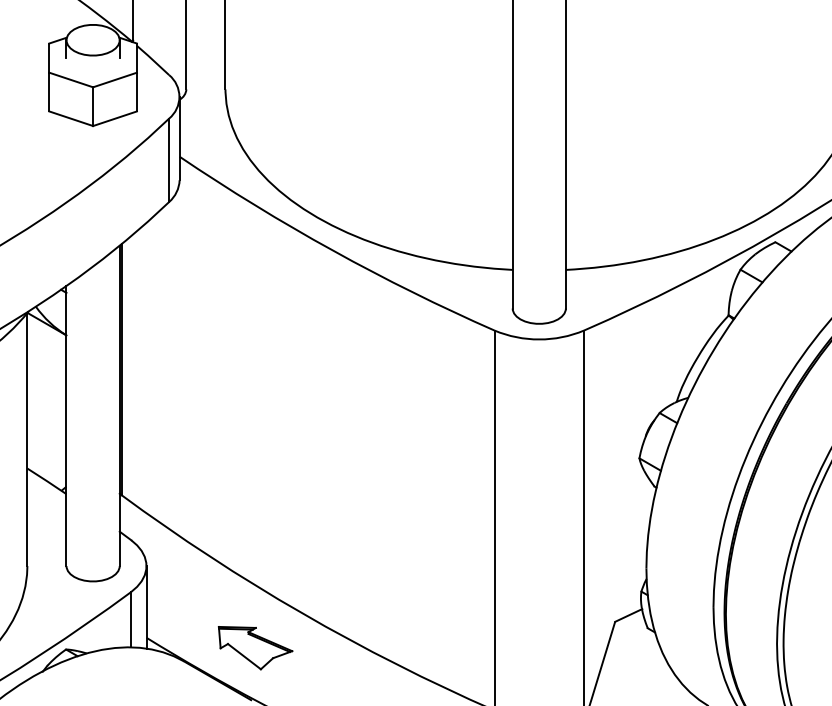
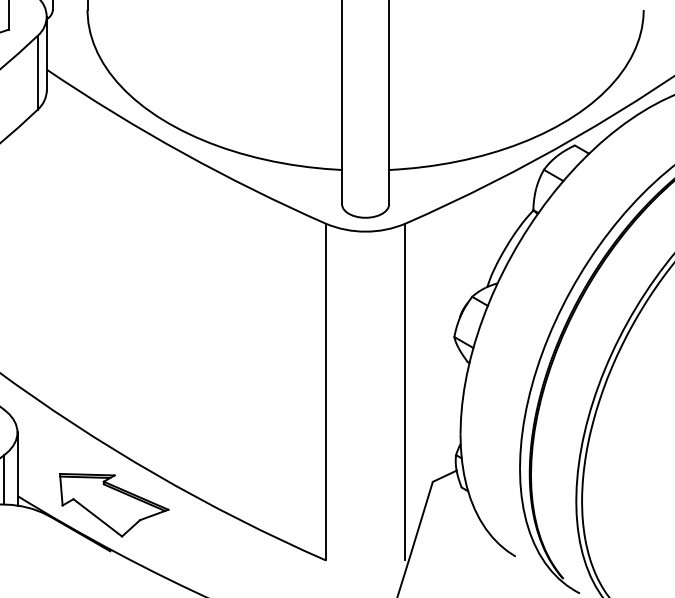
part: (255, 647) -> (114, 504), size x1.67

